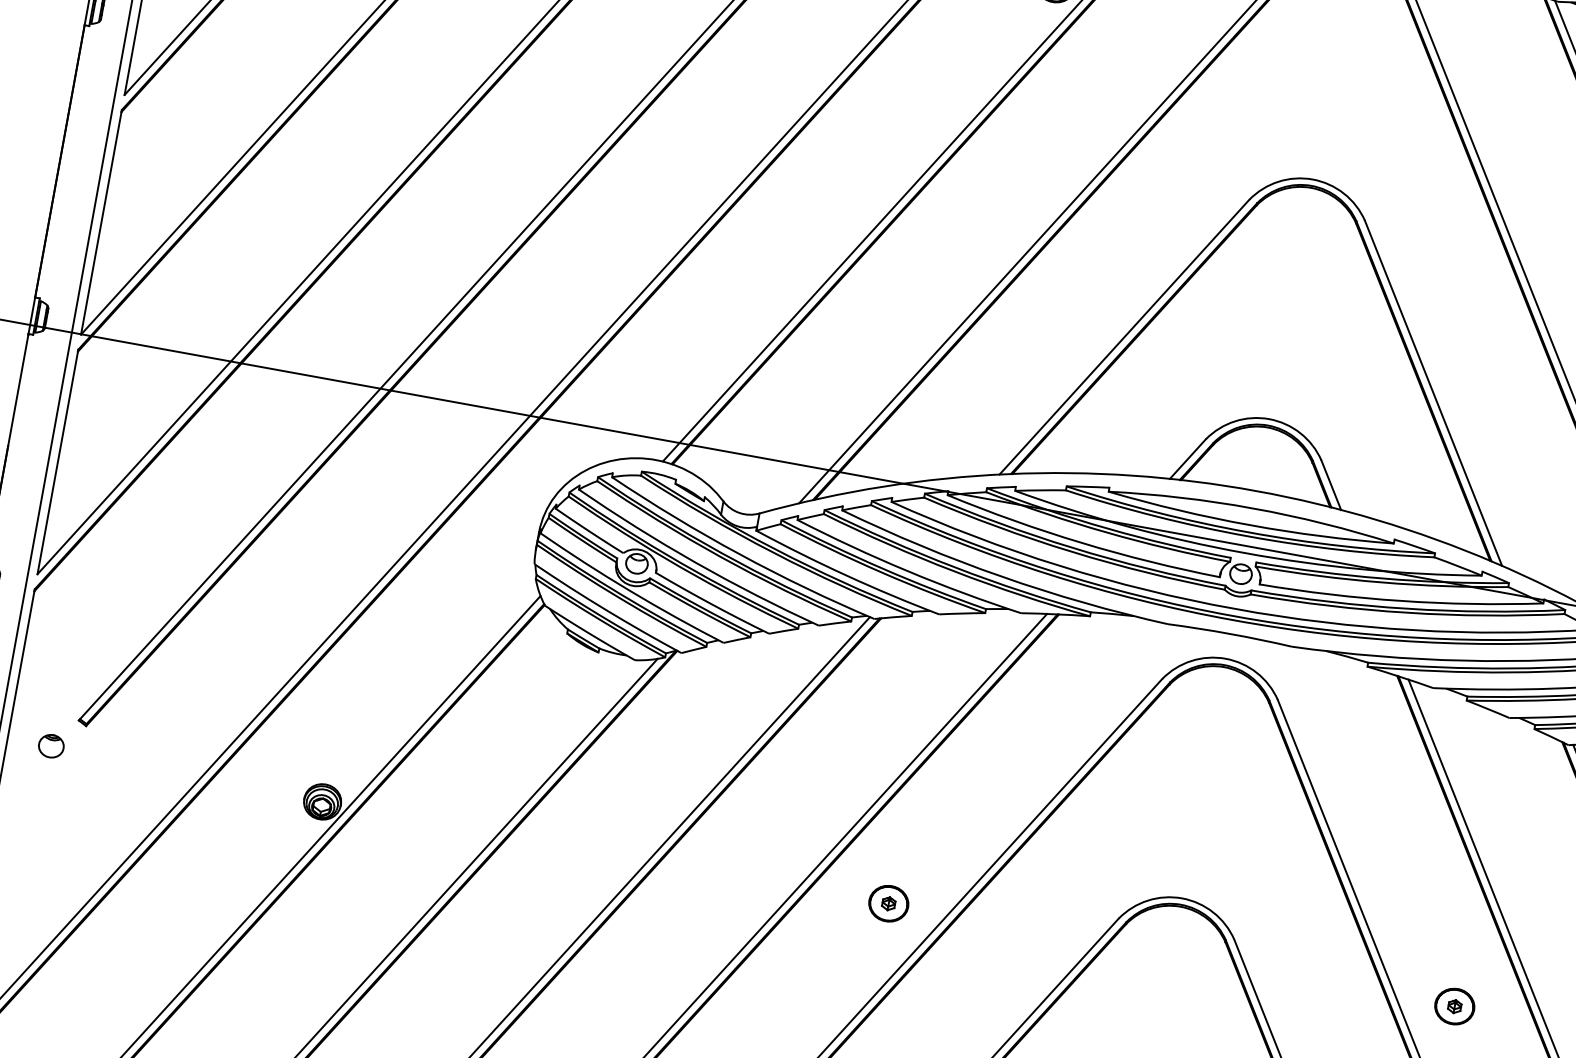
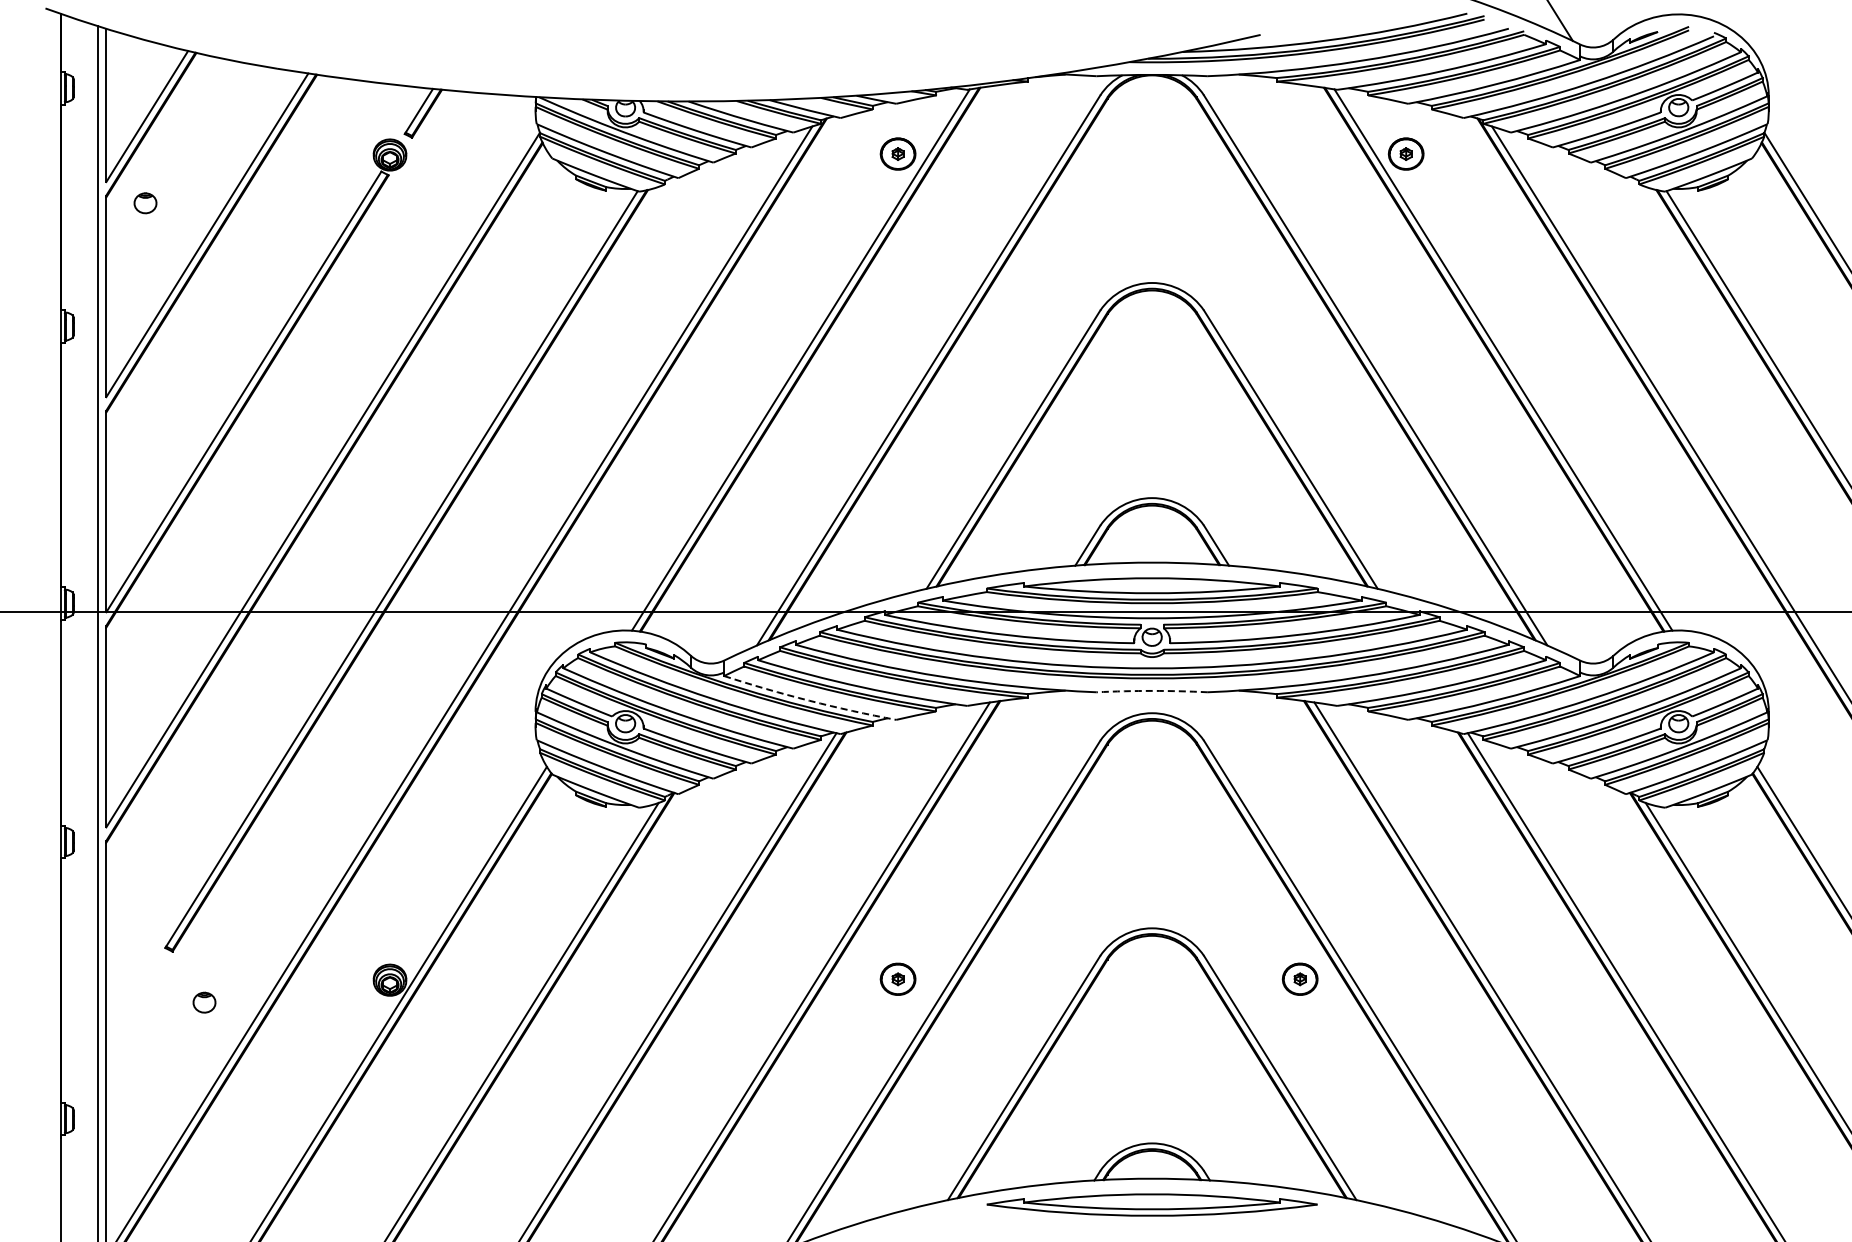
arc: (846, 575) -> (809, 700), solid -> dashed
arc: (1230, 633) -> (1152, 690), solid -> dashed
part: (51, 746) -> (204, 1002), moved
part: (1454, 1005) -> (1299, 978), moved

